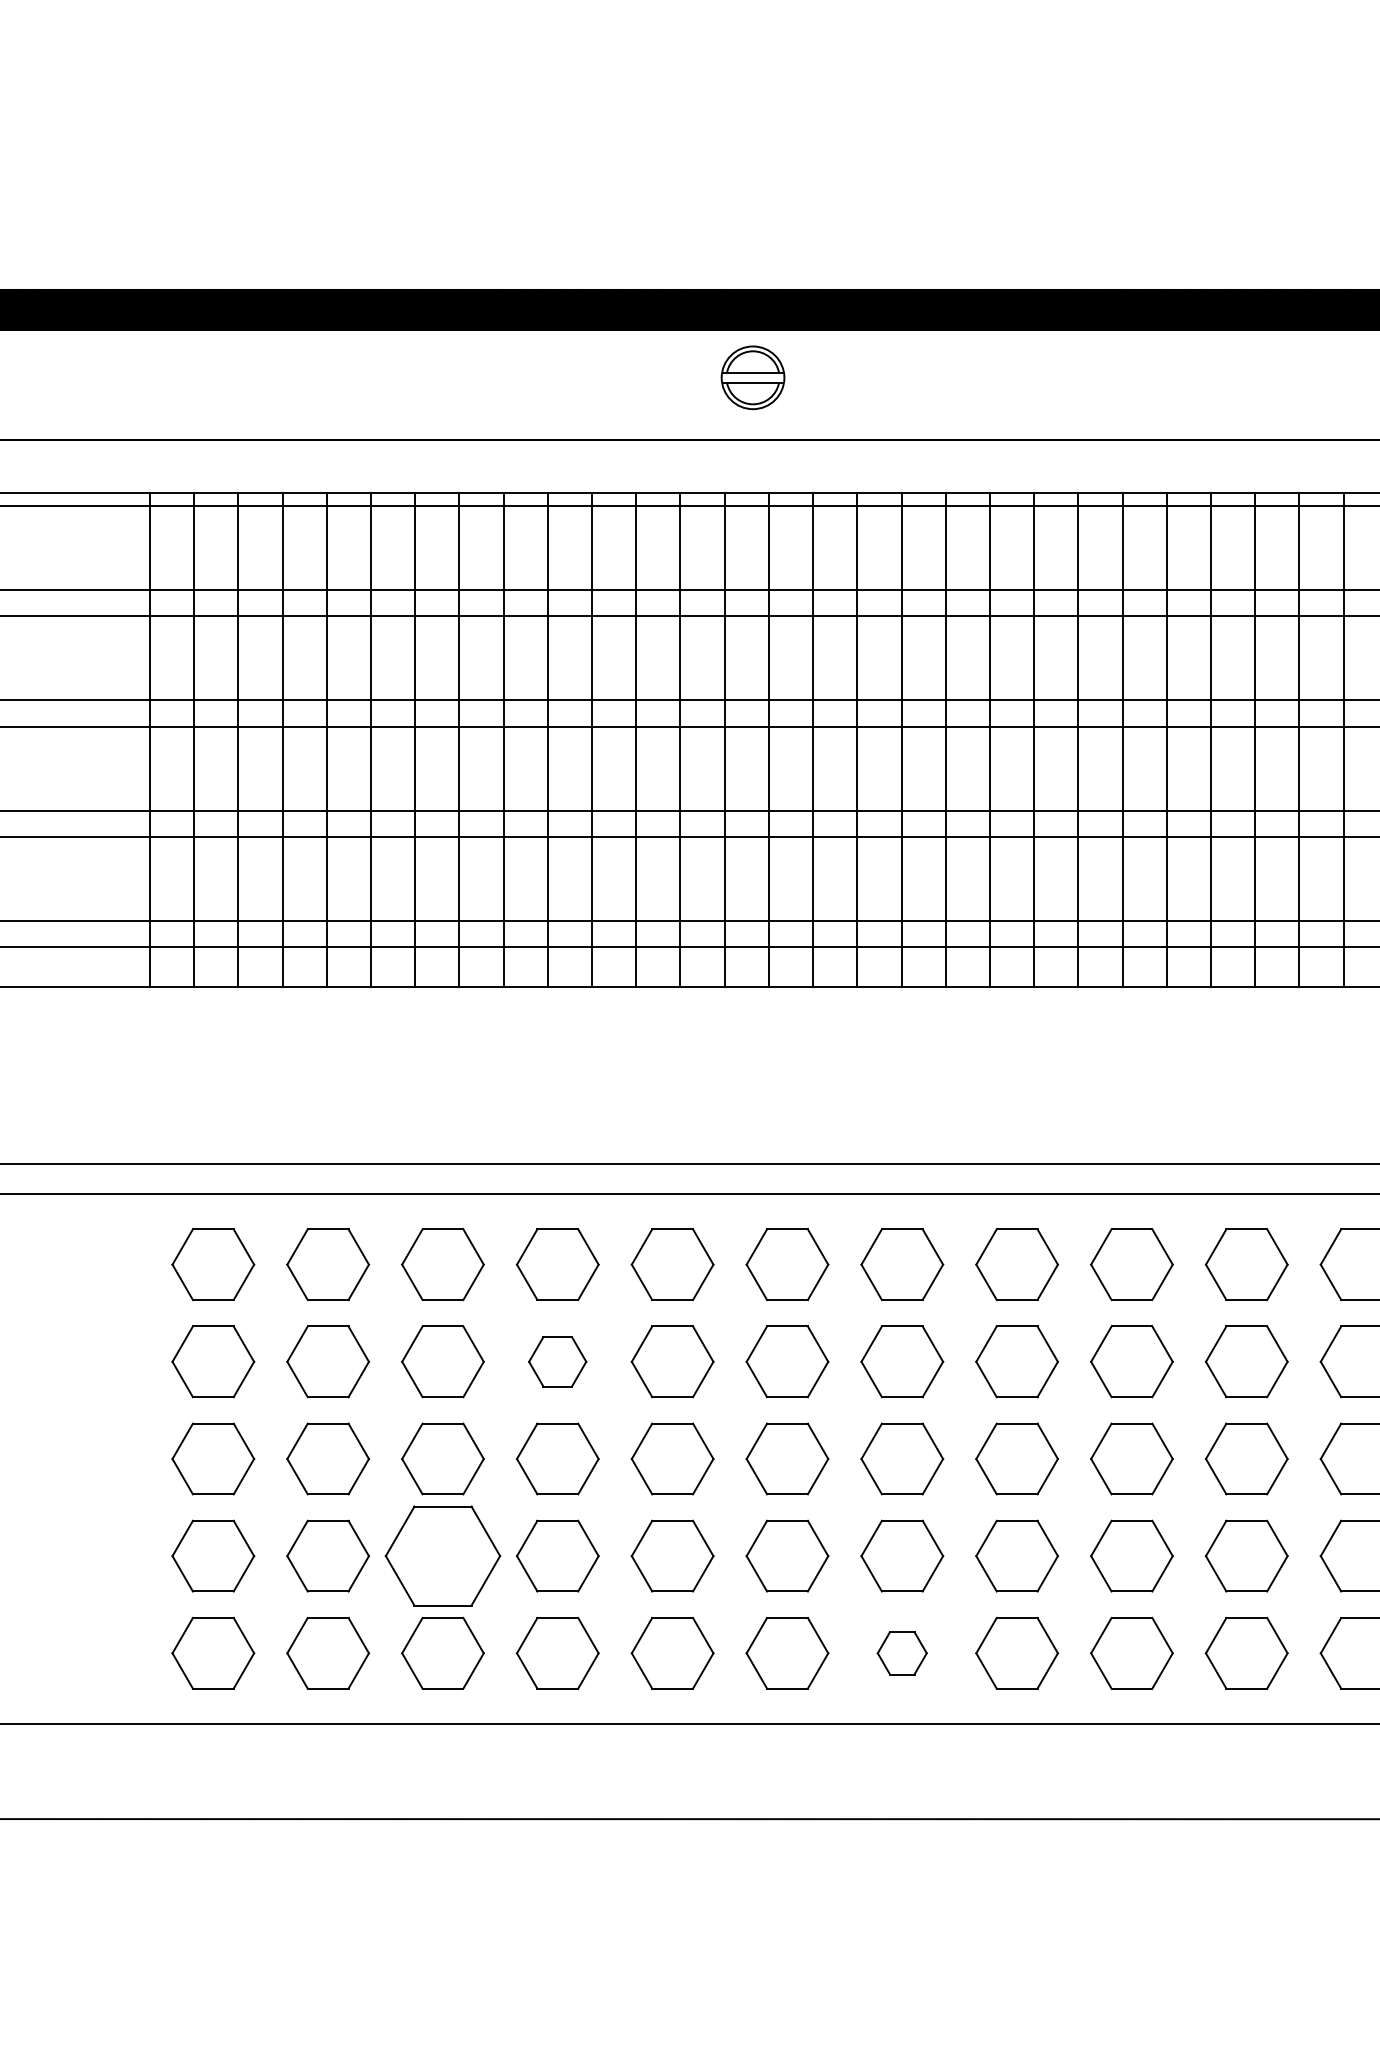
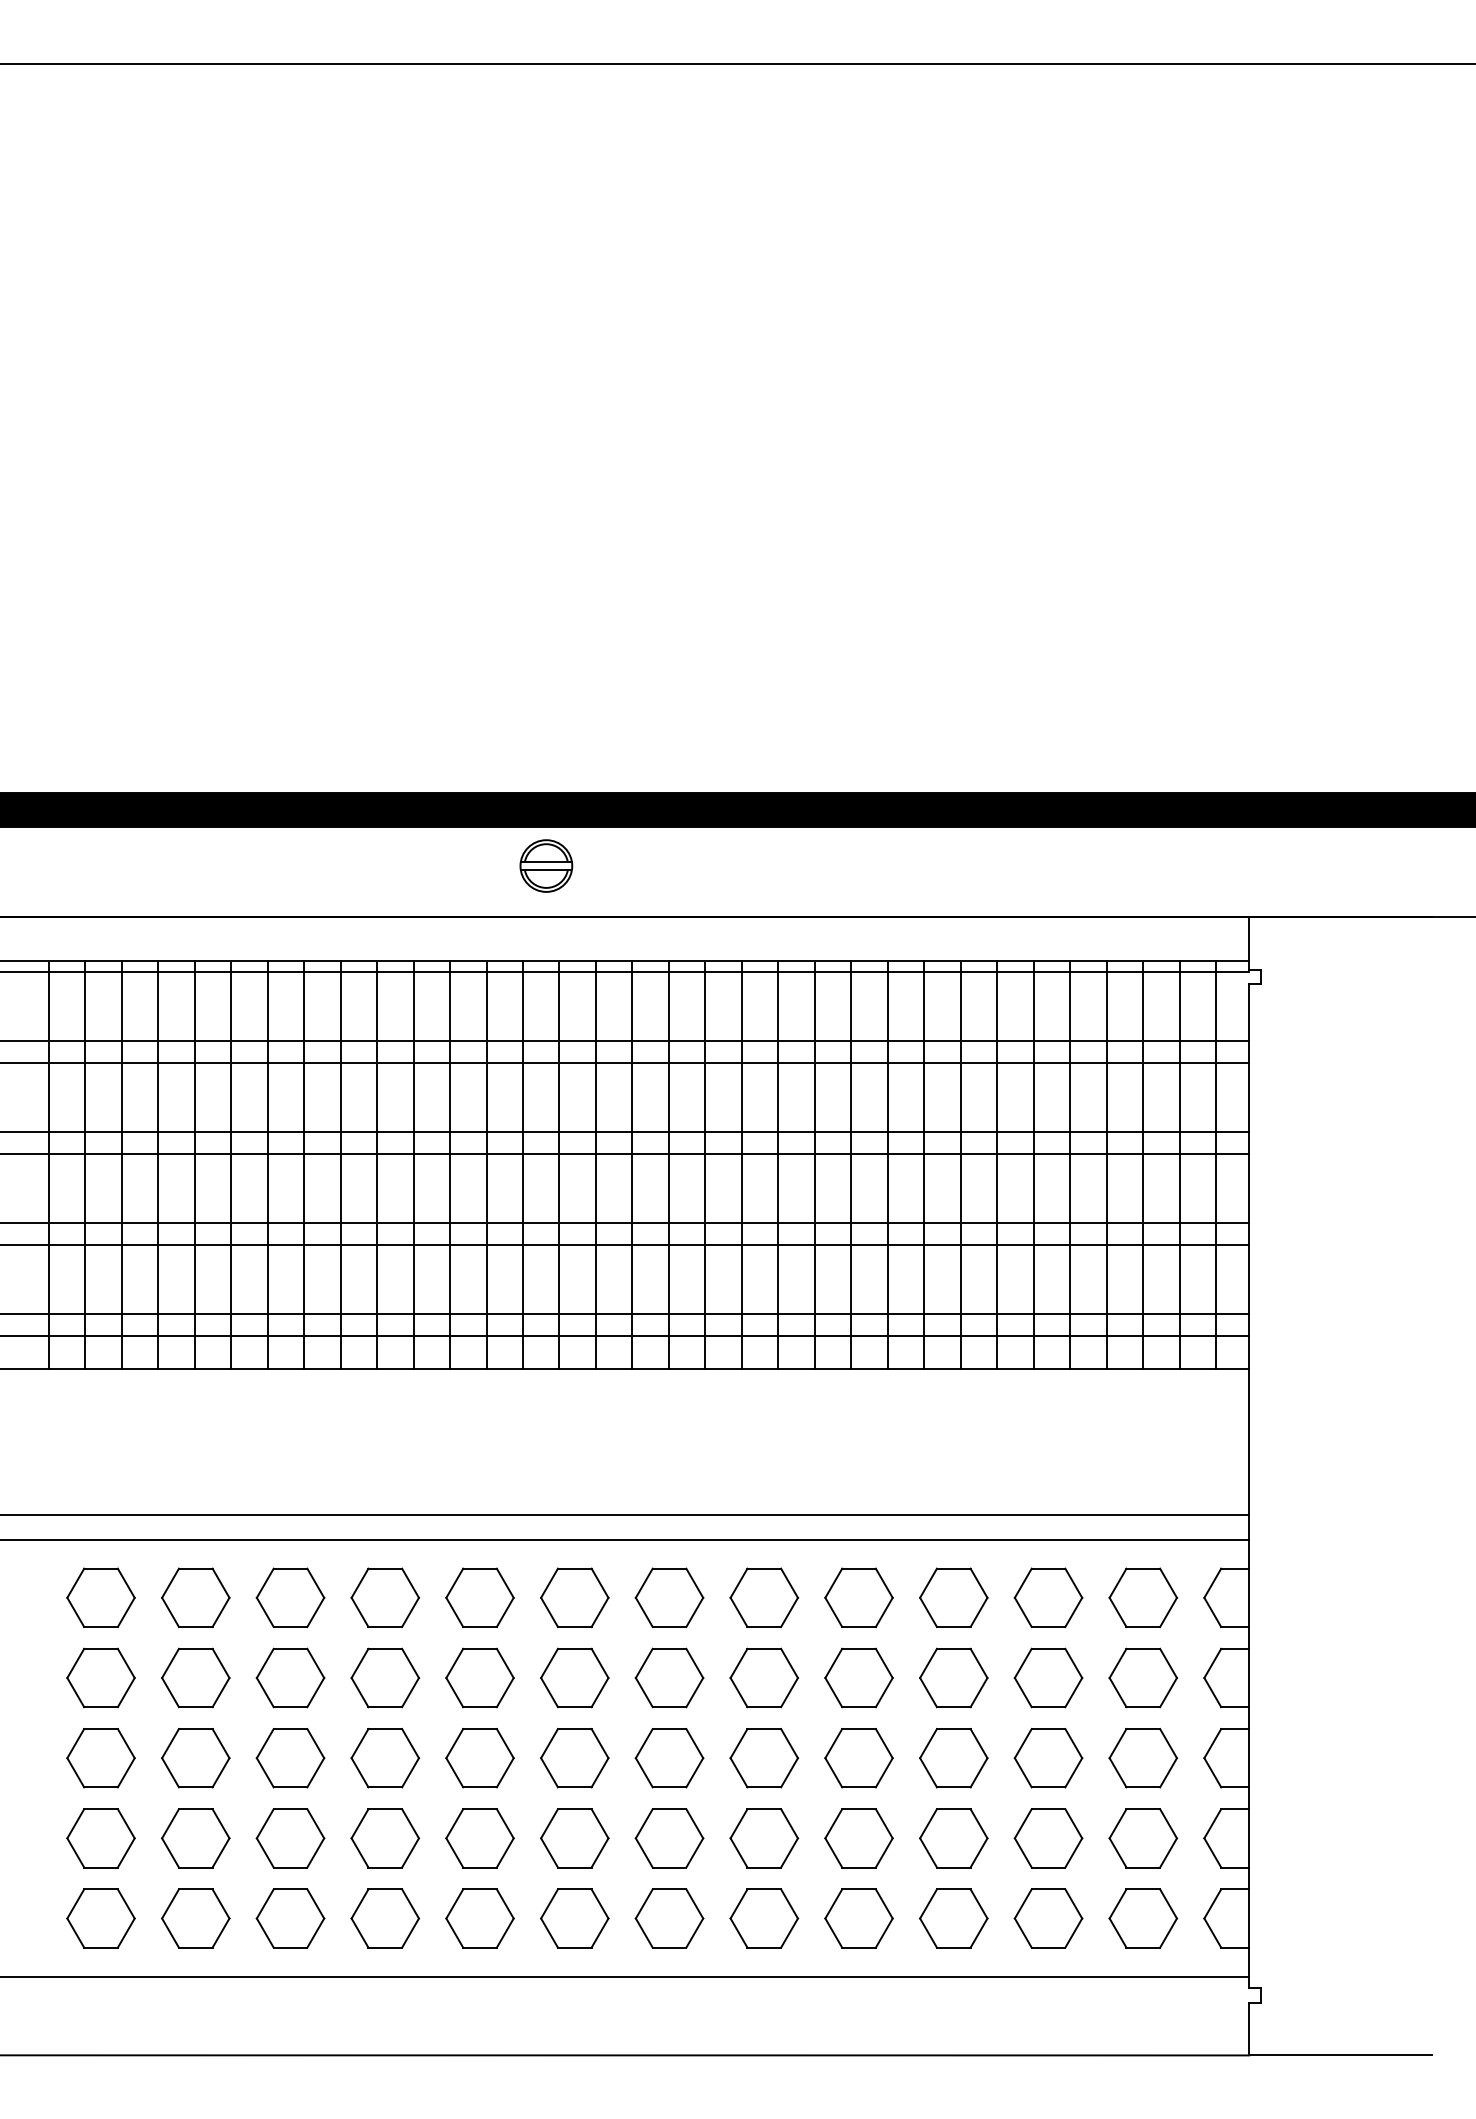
part: (556, 1361) -> (384, 1677), size x1.43
part: (442, 1556) -> (290, 1838), size x0.71
part: (902, 1653) -> (669, 1918), size x1.67

